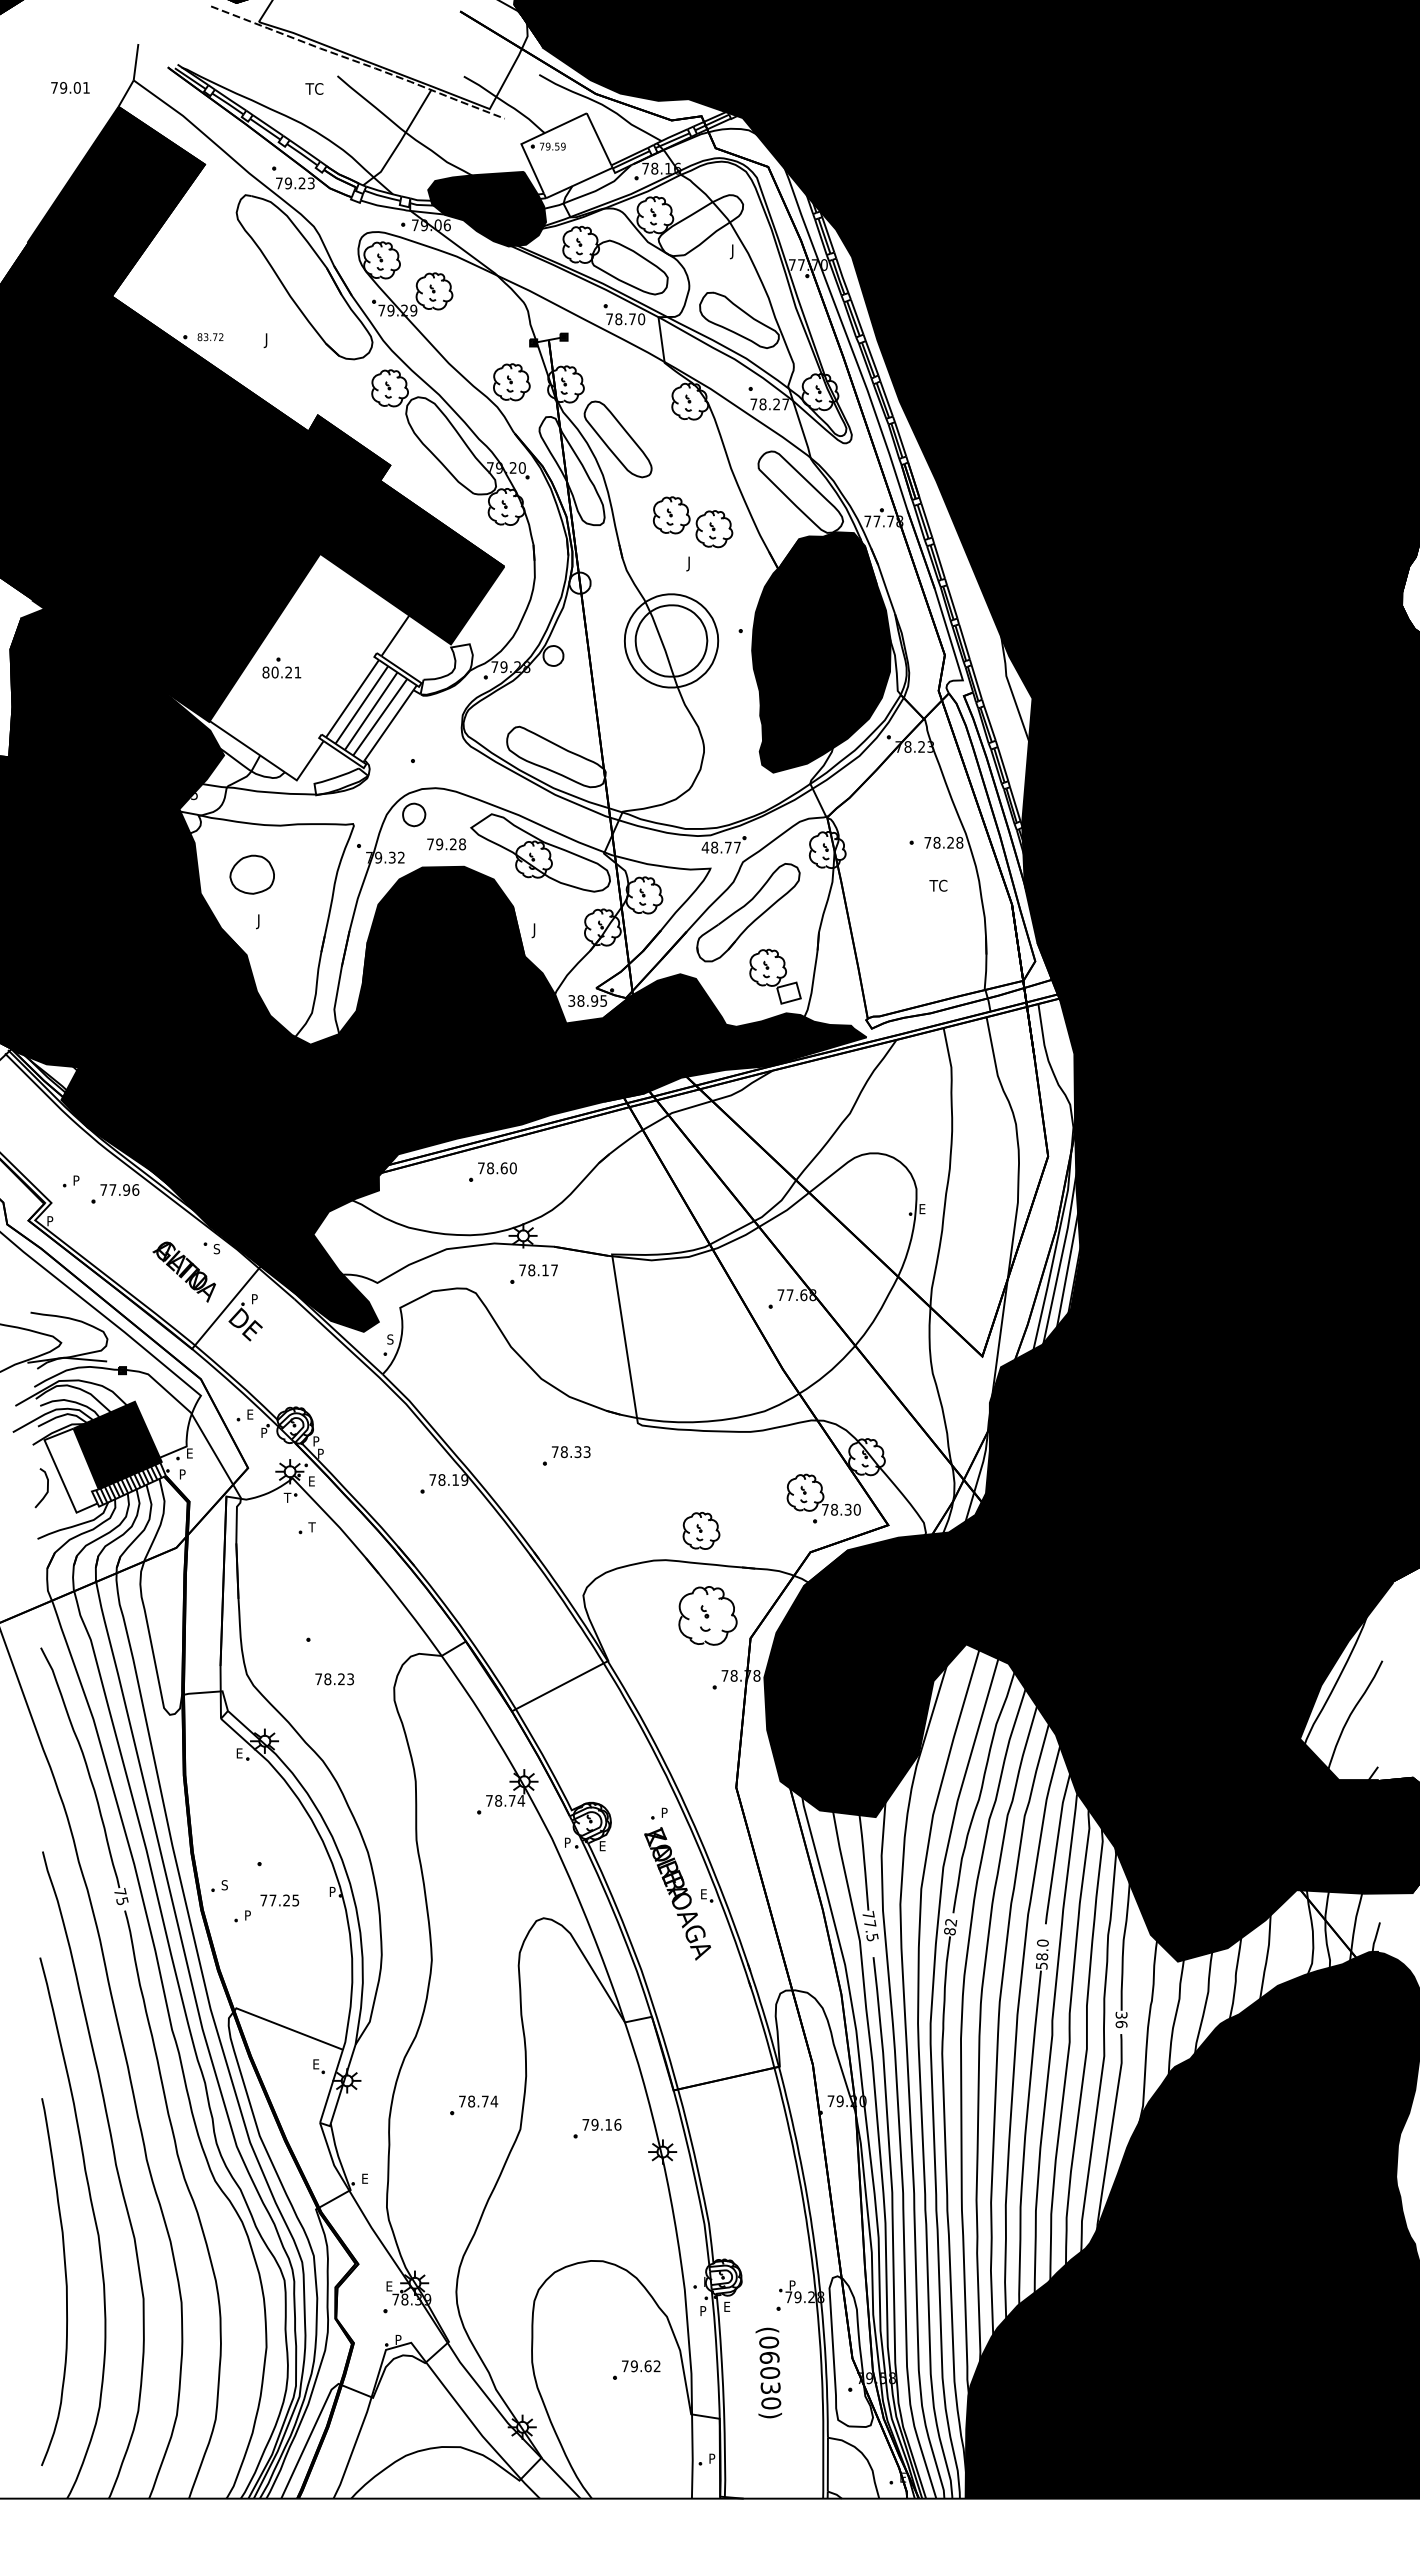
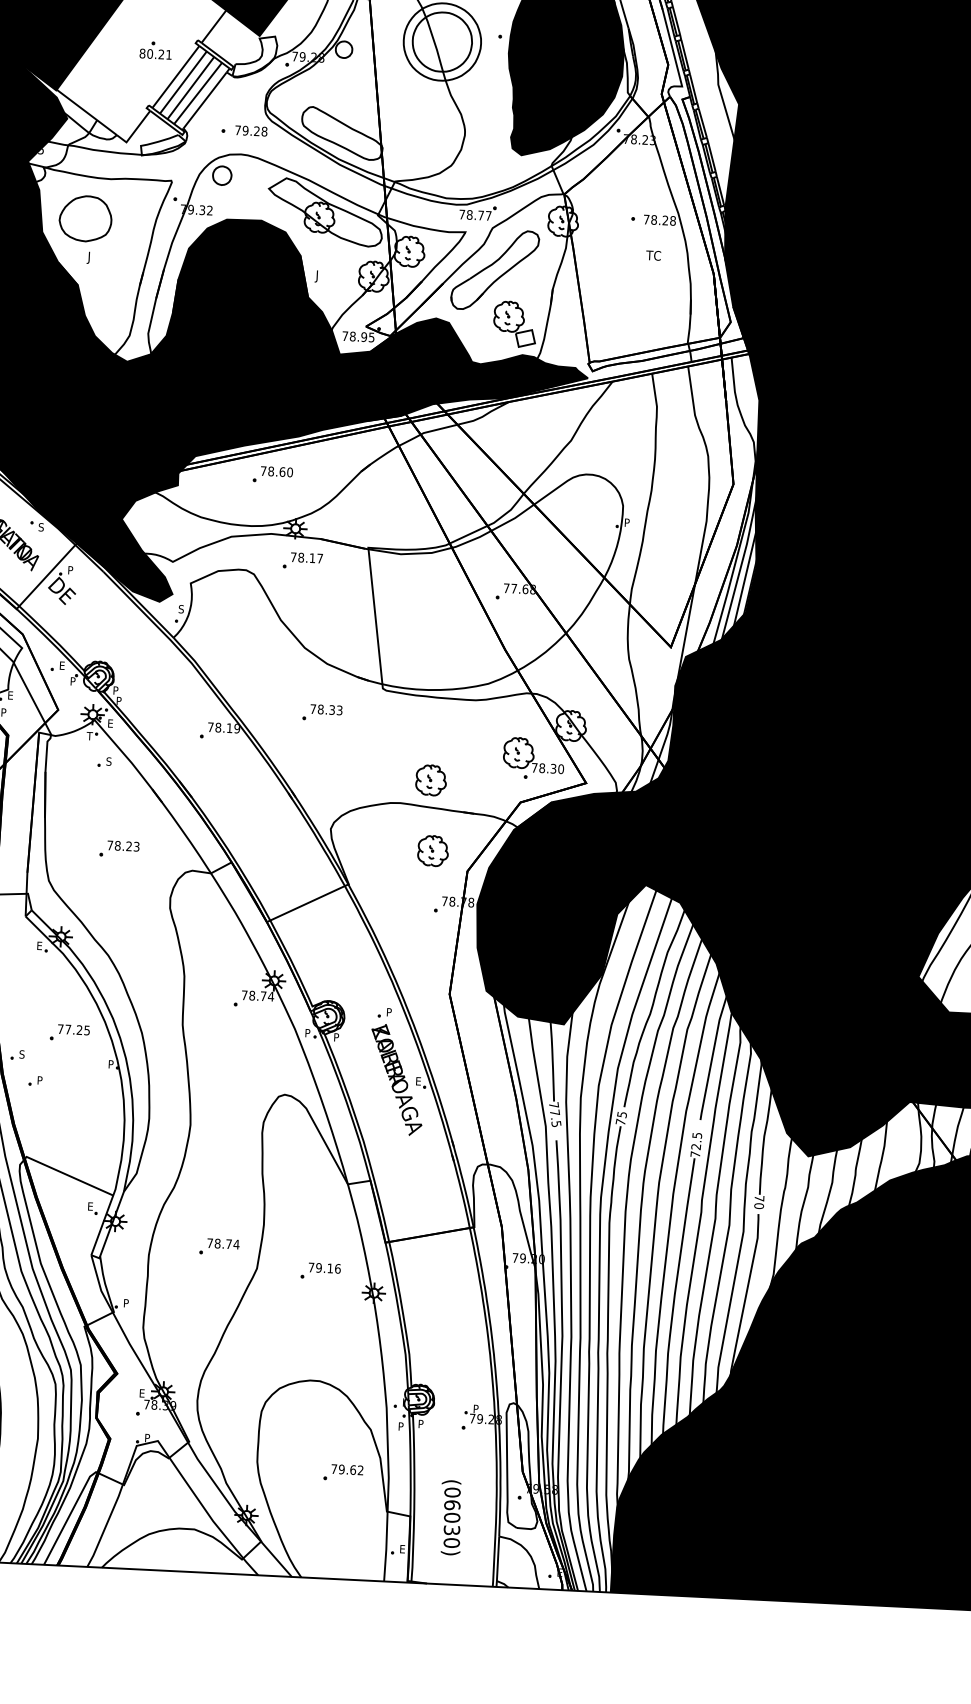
part: (281, 667) -> (155, 50), moved
text: (446, 844) -> (251, 131), moved
text: (705, 847) -> (462, 214), 48.77 -> 78.77
part: (252, 874) -> (85, 218), size x1.43
text: (571, 1000) -> (345, 335), 38.95 -> 78.95
text: (922, 1209) -> (627, 523), E -> P
text: (311, 1527) -> (108, 761), T -> S
part: (707, 1615) -> (432, 850), size x0.62
text: (334, 1679) -> (123, 846), moved
text: (603, 1846) -> (337, 1037), E -> P
text: (279, 1900) -> (73, 1029), moved
text: (950, 1927) -> (621, 1118), 82 -> 75
text: (1042, 1954) -> (696, 1144), 58.0 -> 72.5
text: (1121, 2020) -> (759, 1202), 36 -> 70
text: (365, 2178) -> (126, 1303), E -> P
text: (727, 2306) -> (421, 1423), E -> P
text: (768, 2372) -> (450, 1517), moved
text: (712, 2458) -> (402, 1549), P -> E

